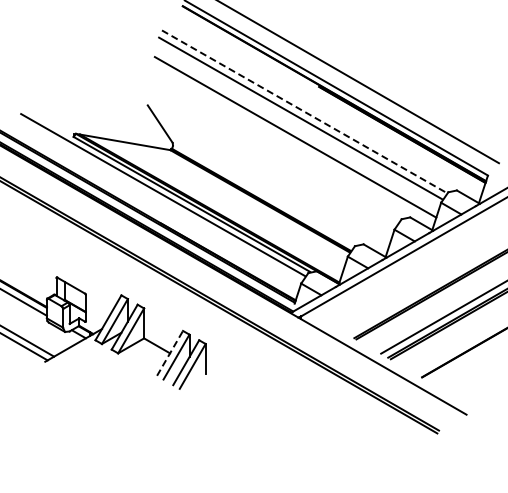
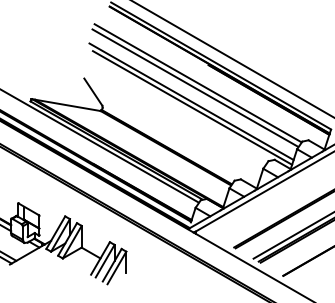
line: (305, 112) -> (198, 83), dashed -> solid
line: (296, 145) -> (192, 107), added
line: (170, 353) -> (100, 258), dashed -> solid

